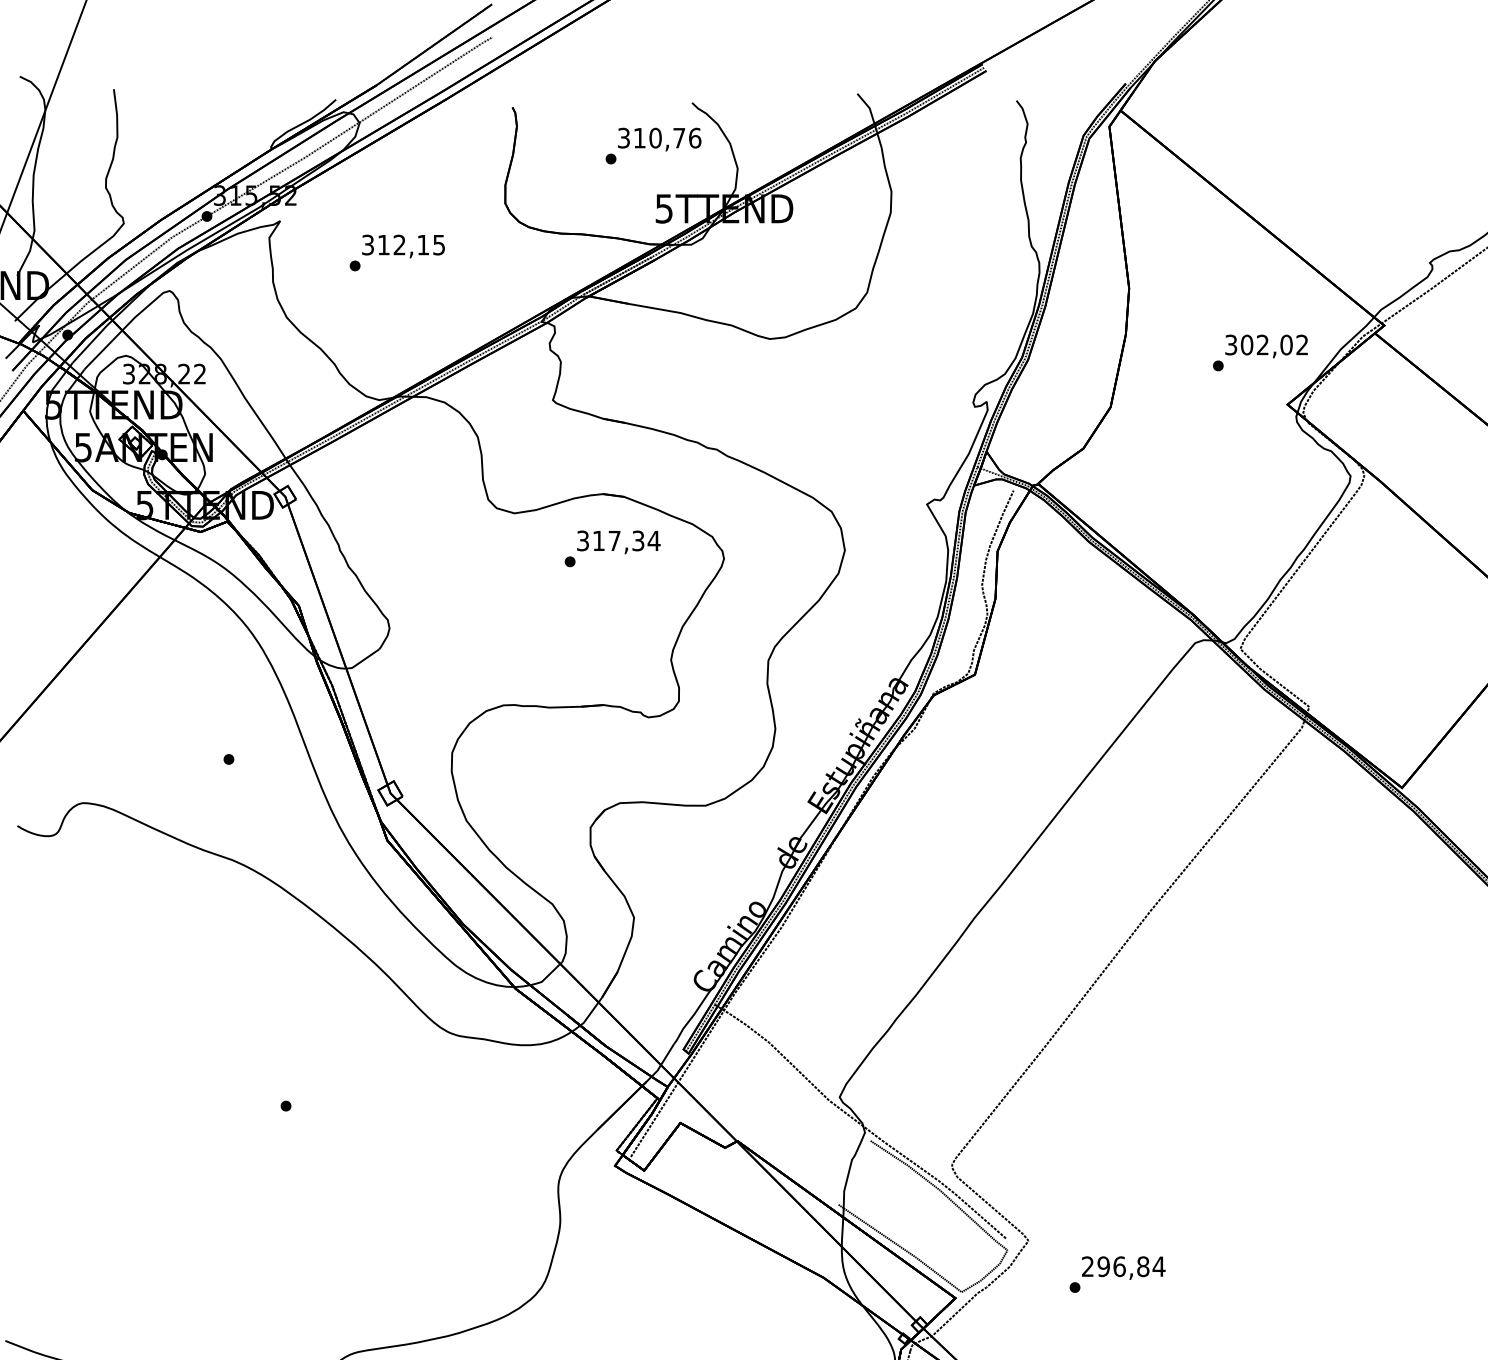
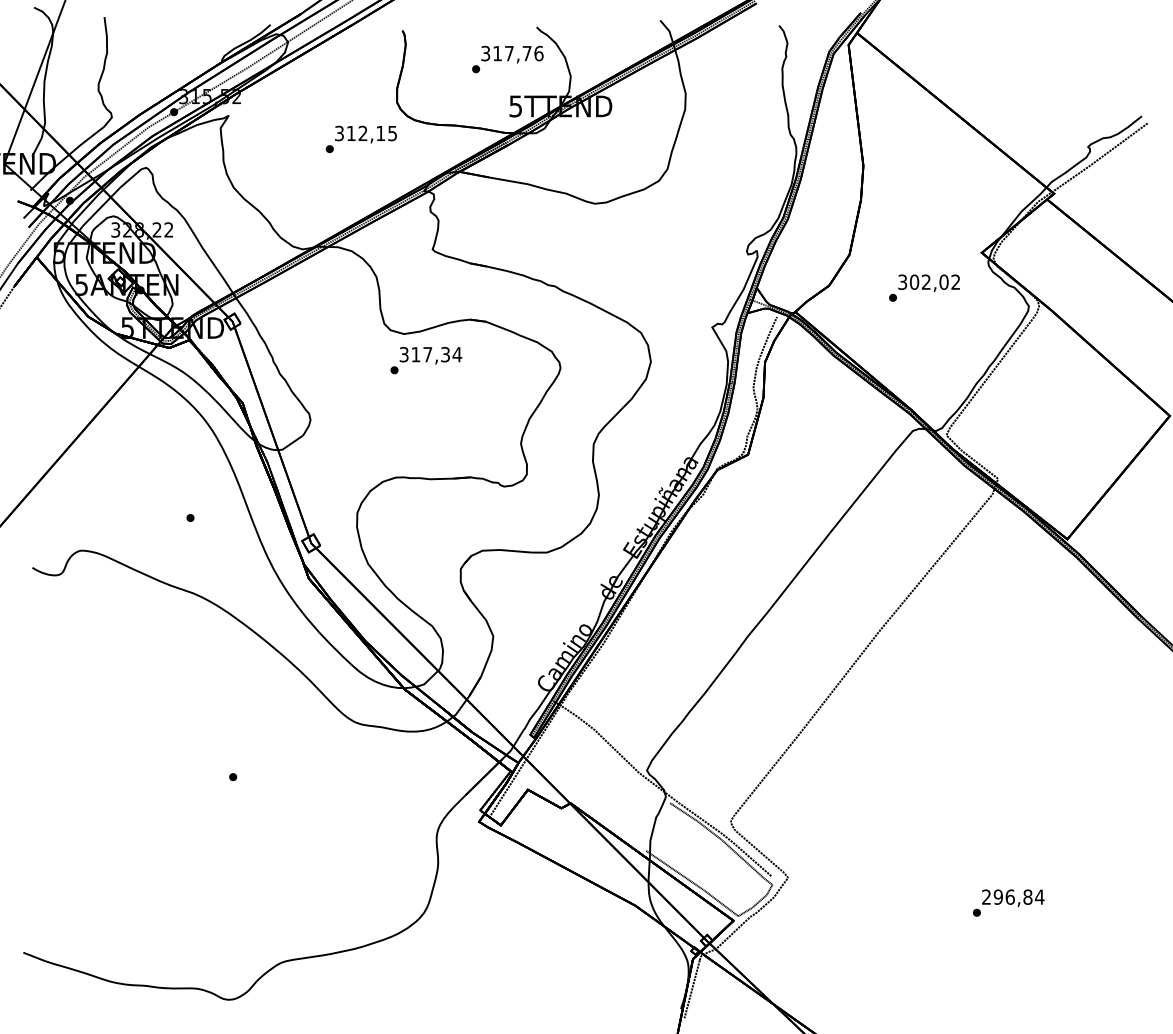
text: (655, 138) -> (509, 53), 310,76 -> 317,76
text: (396, 253) -> (360, 139), moved
text: (1260, 352) -> (924, 287), moved
text: (612, 548) -> (426, 360), moved
text: (1117, 1273) -> (1008, 902), moved

